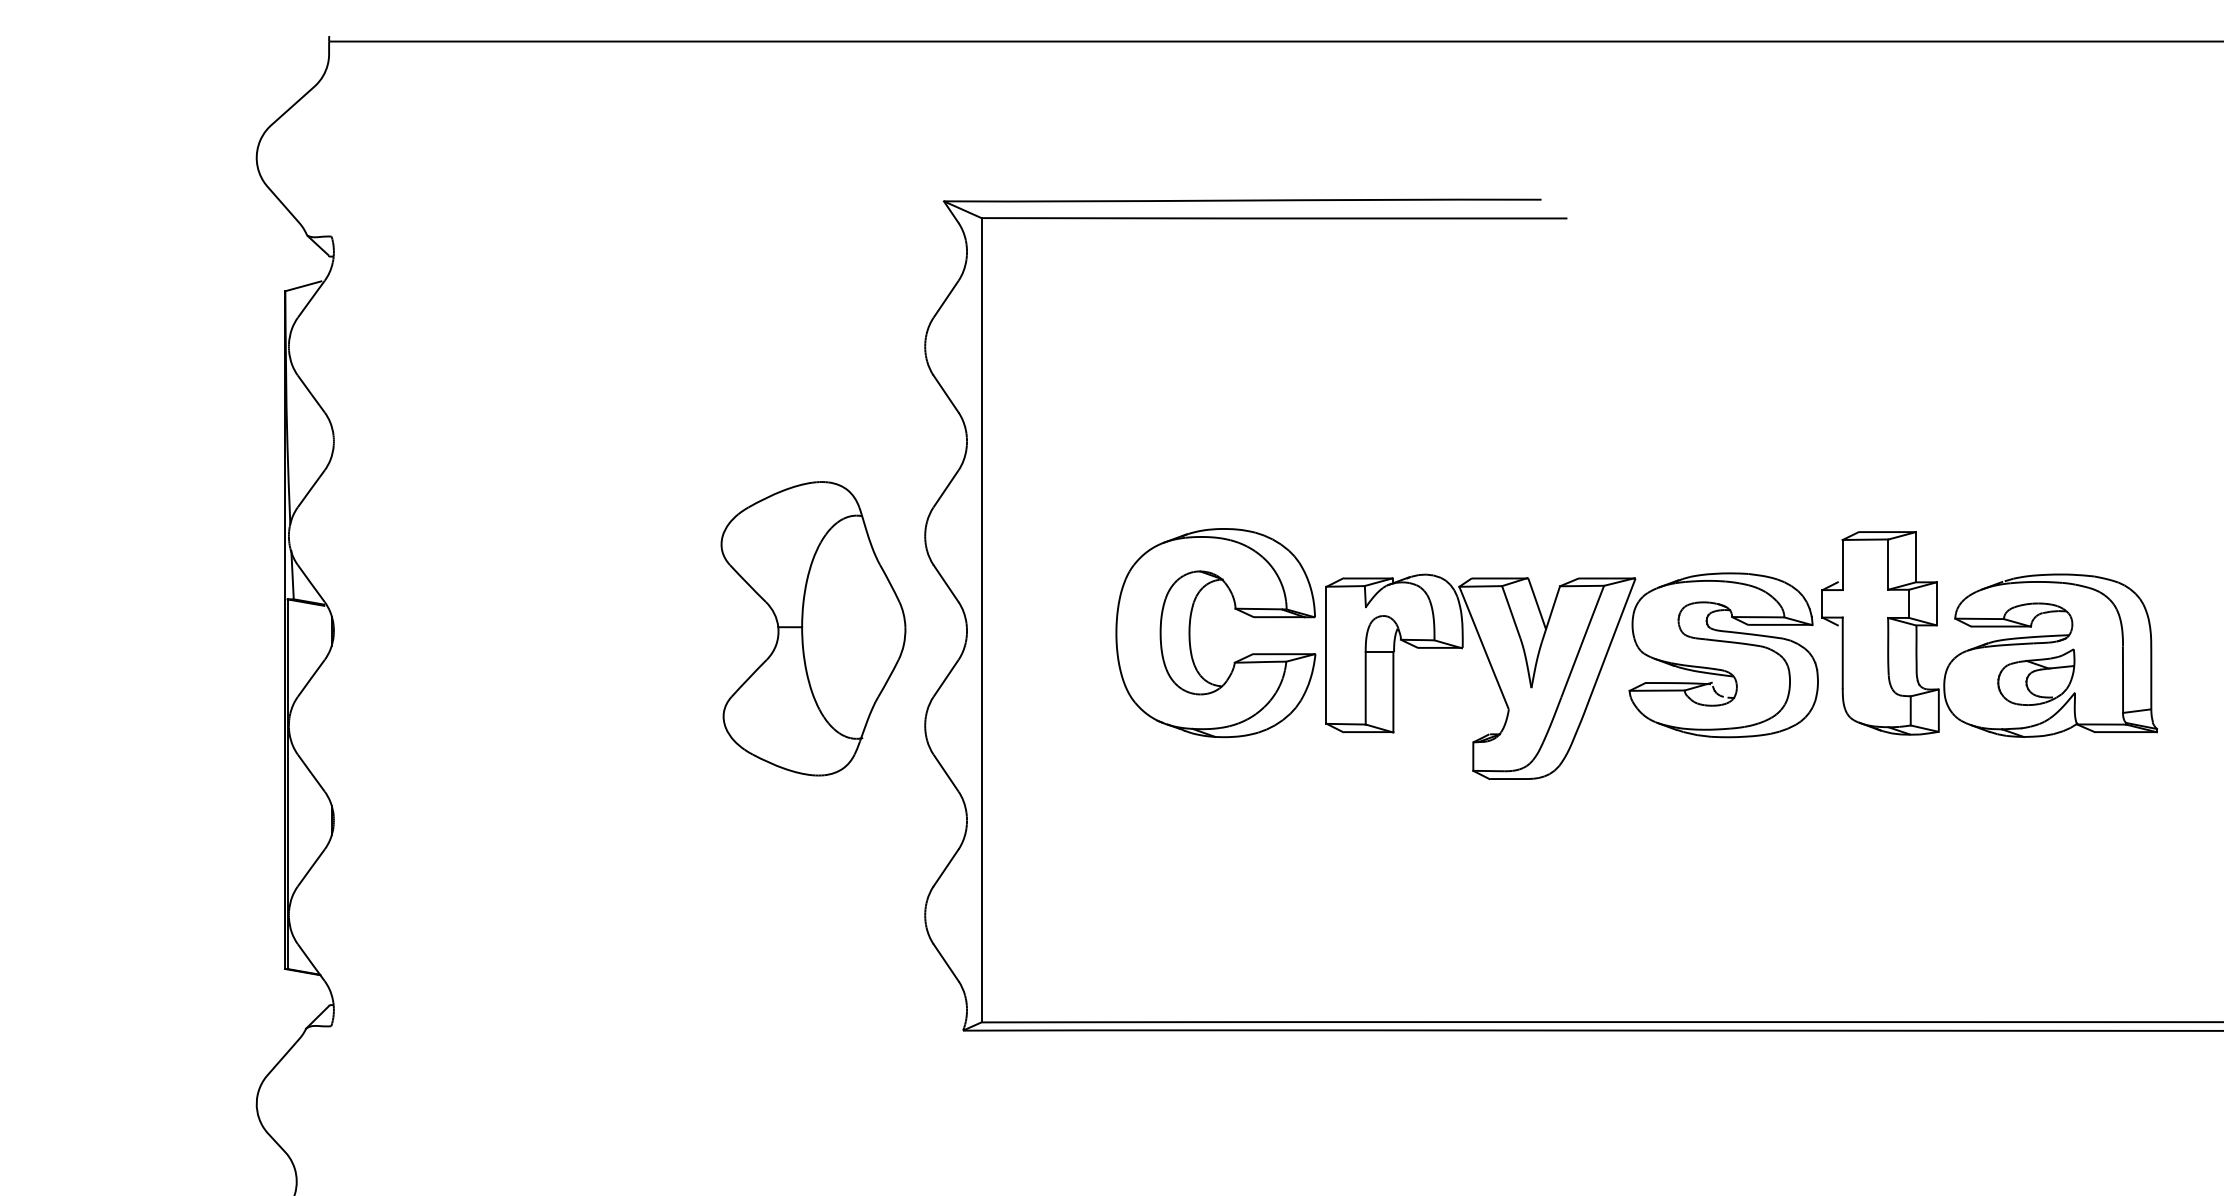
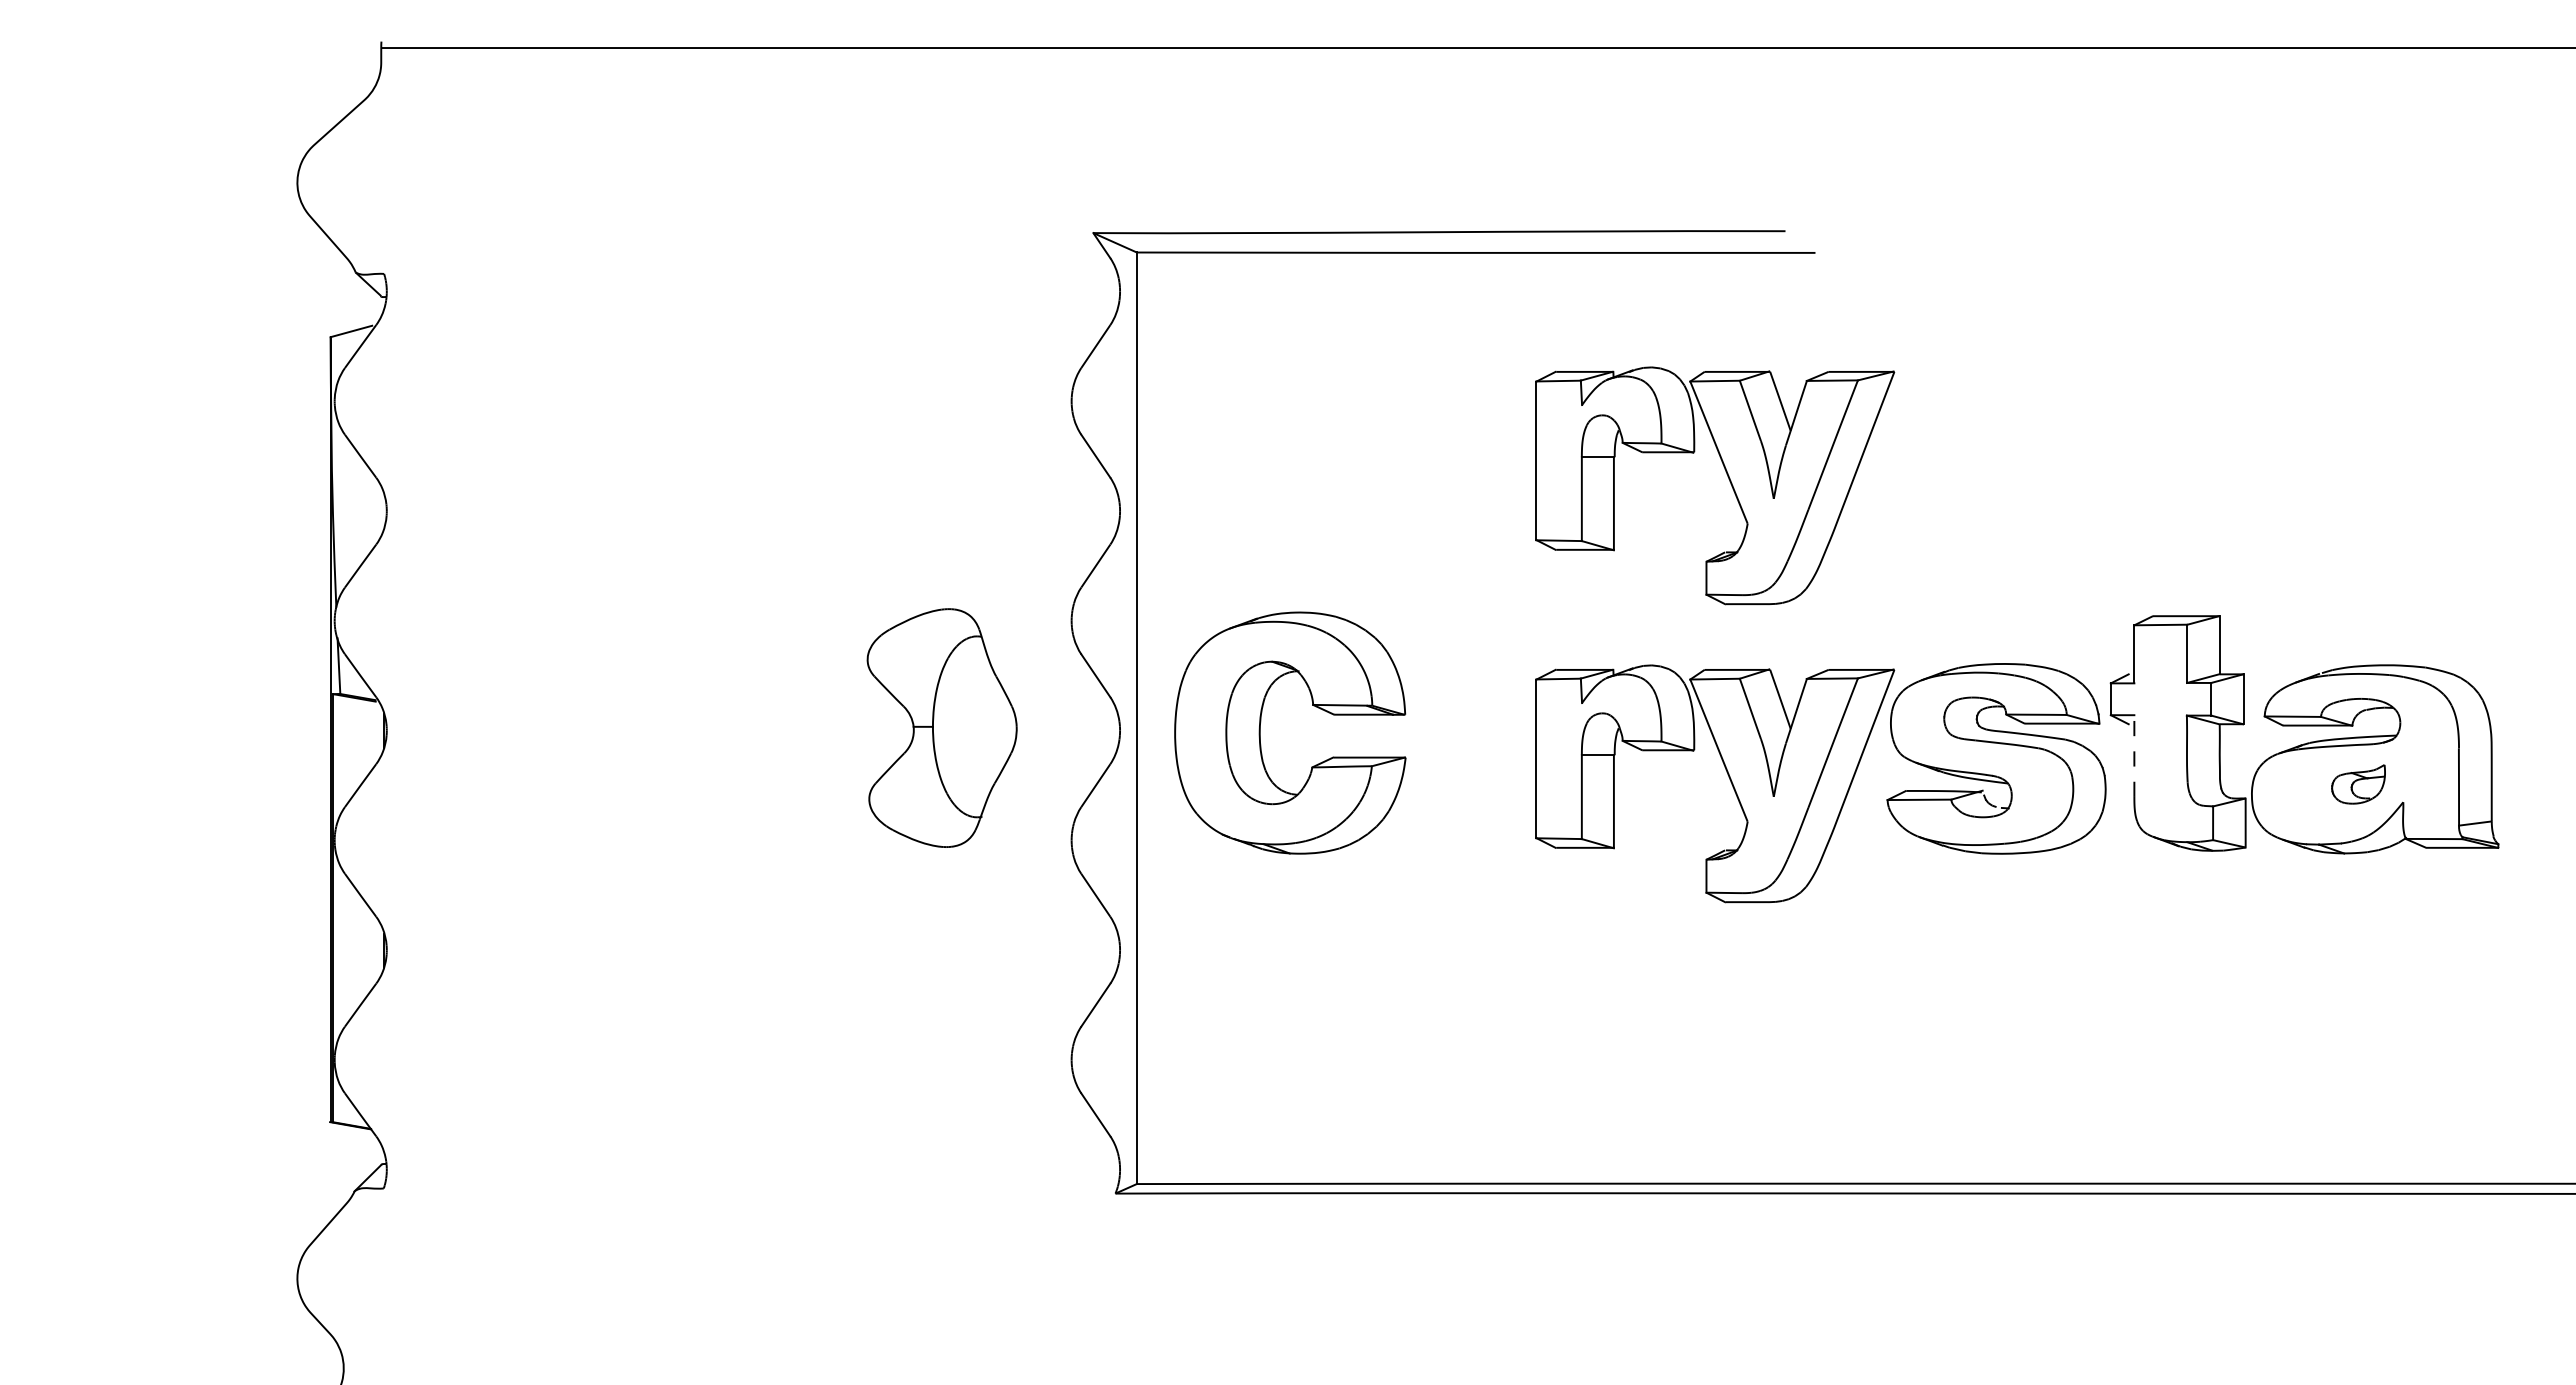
part: (1492, 414) -> (1728, 479), added
part: (812, 628) -> (941, 727), size x0.7
part: (1190, 632) -> (1260, 732), moved
line: (1842, 653) -> (2134, 756), solid -> dashed
part: (2036, 677) -> (2358, 784), size x0.6

